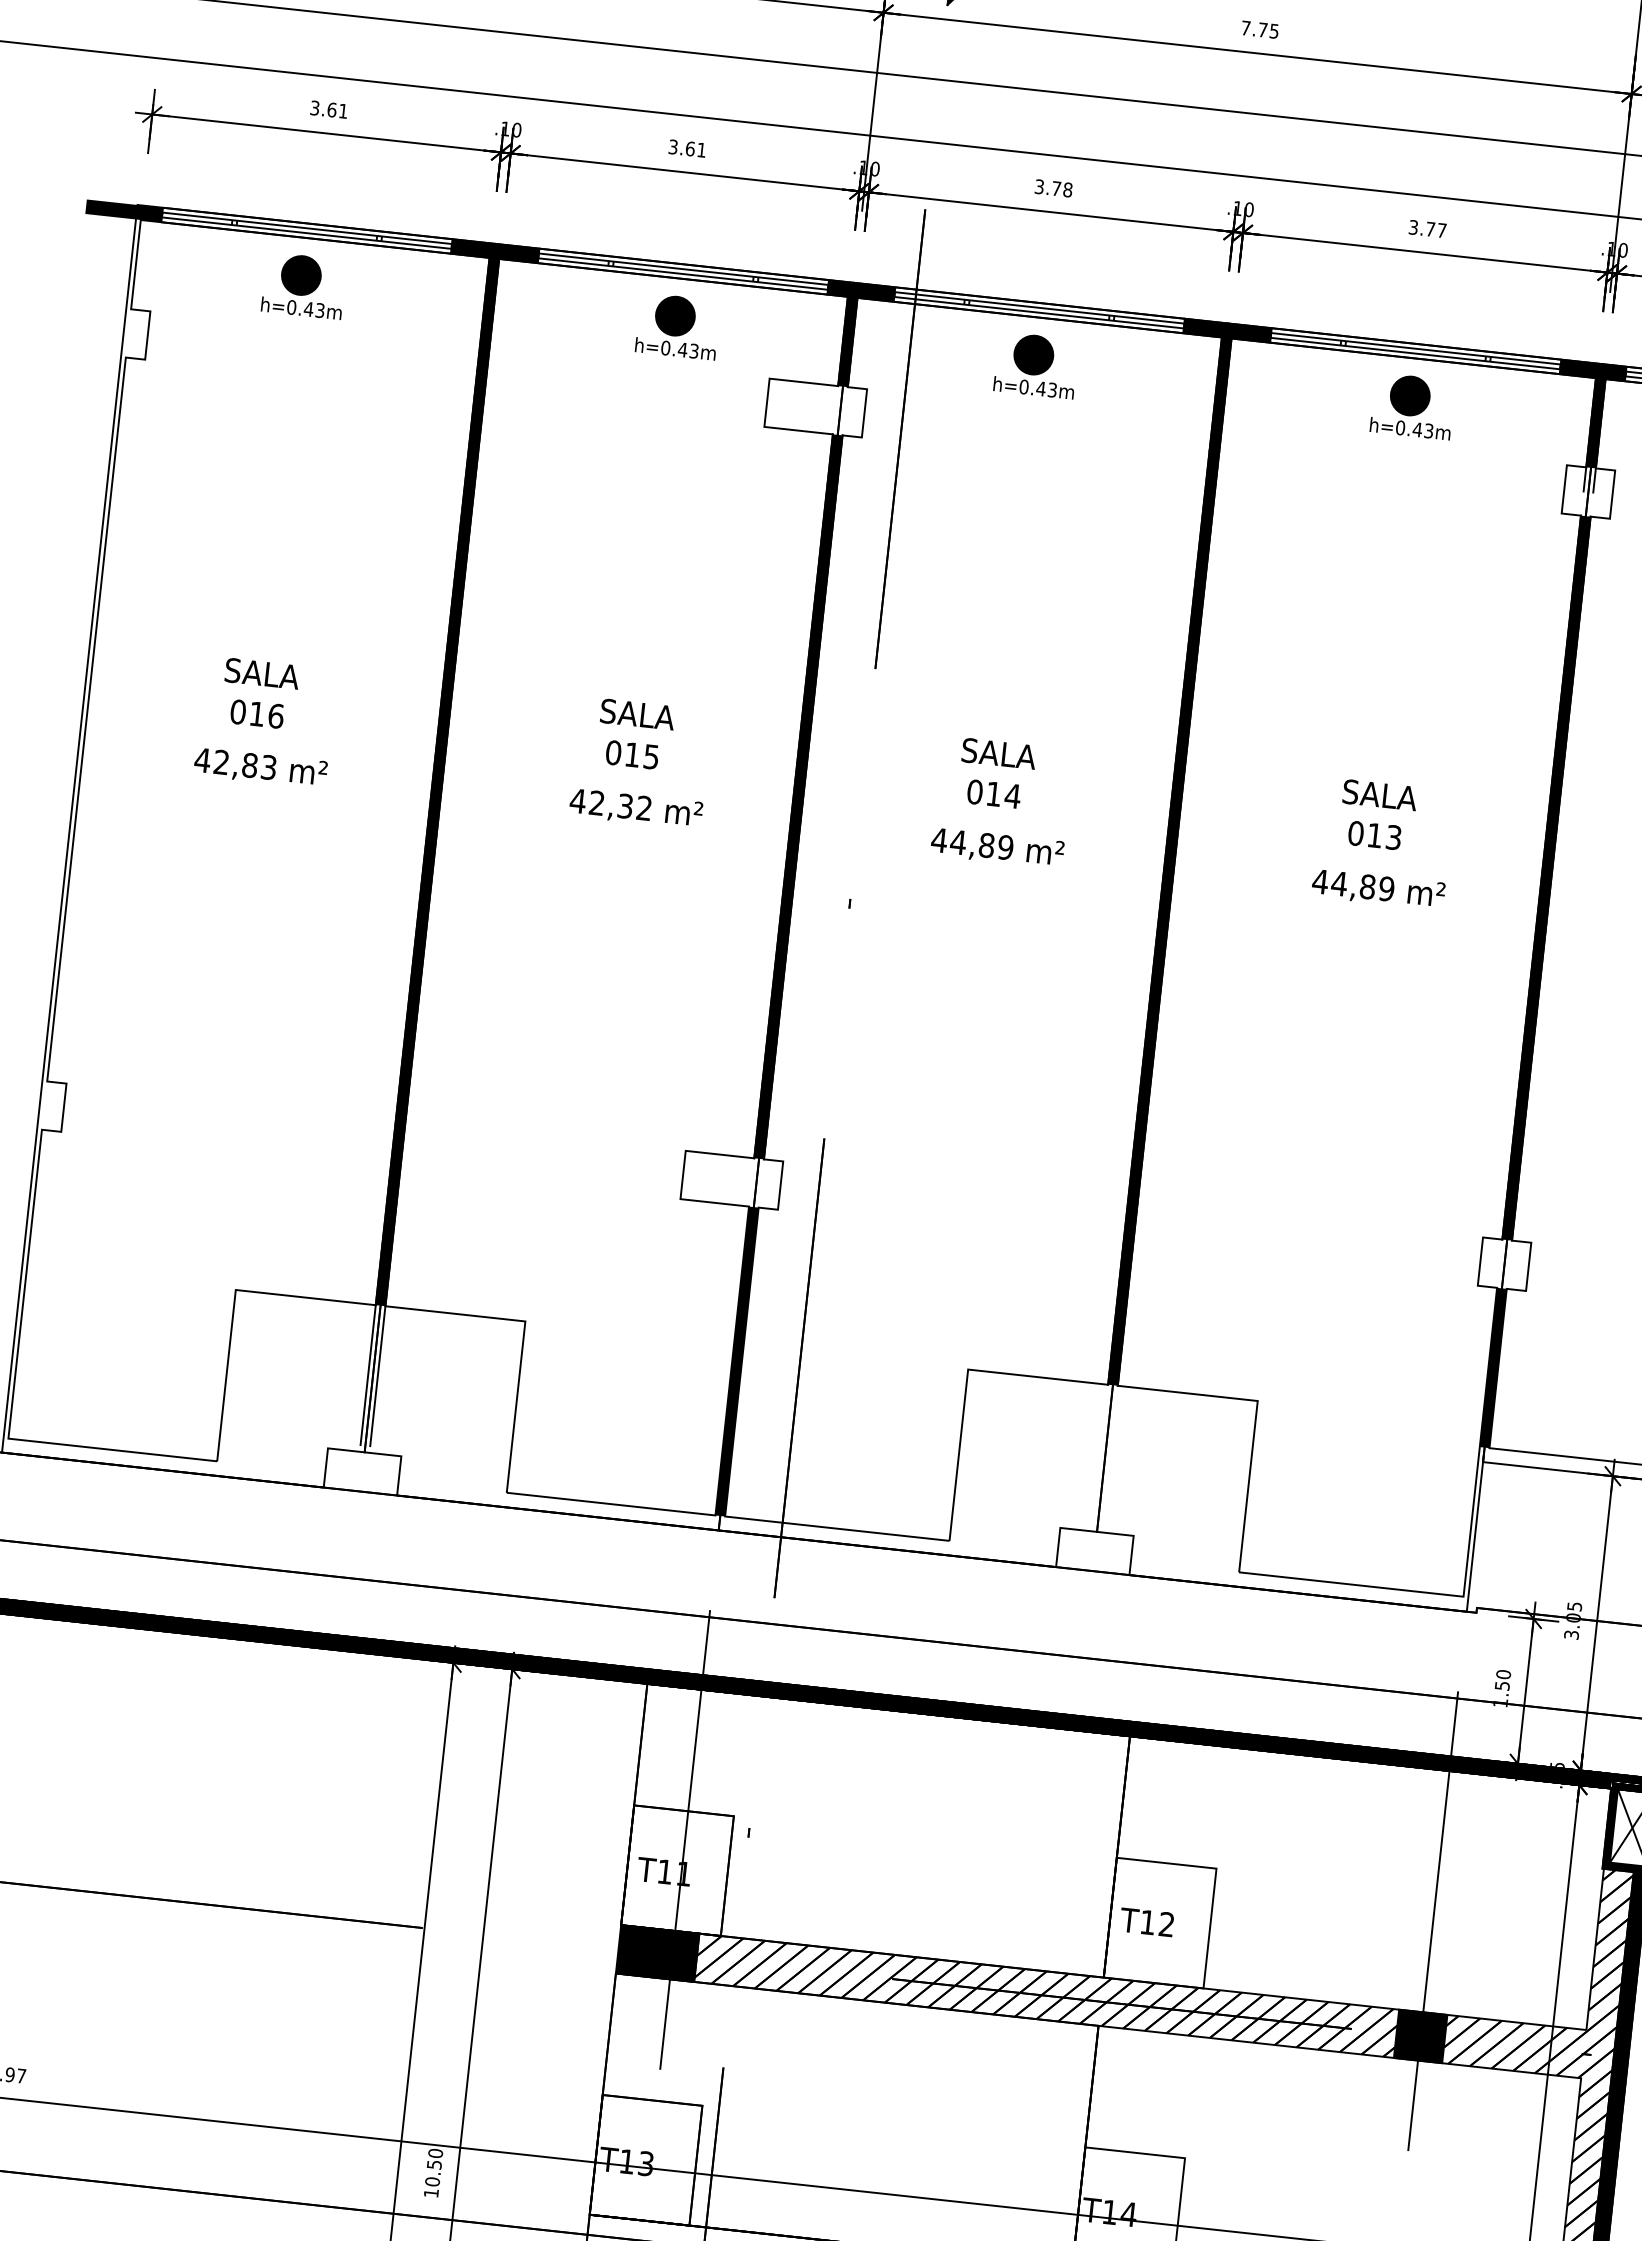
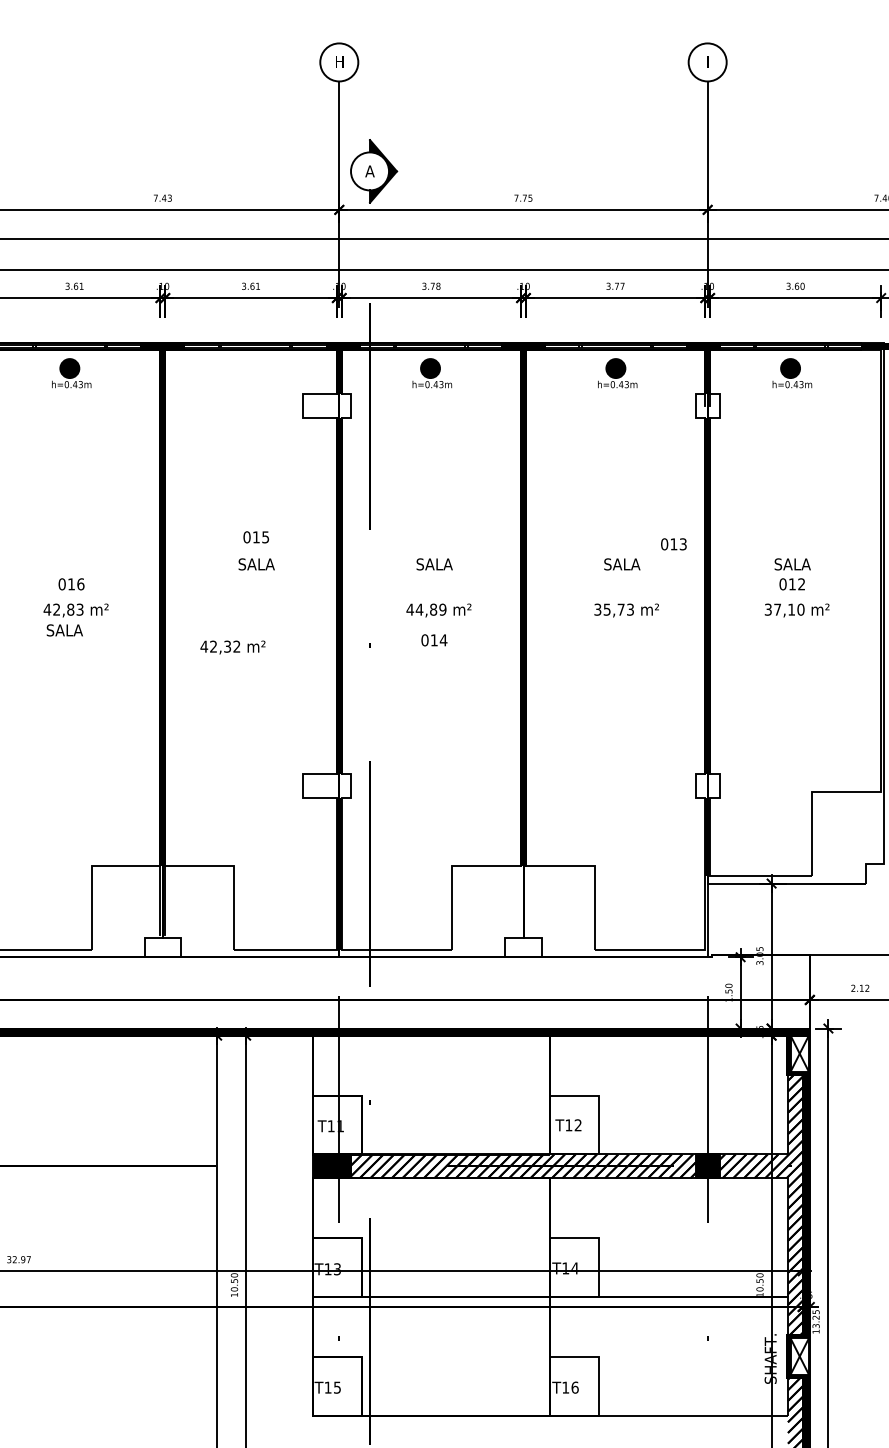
part: (677, 326) -> (255, 373), removed
text: (261, 673) -> (64, 630), moved
text: (630, 755) -> (255, 537), moved
text: (994, 794) -> (434, 640), moved
text: (635, 808) -> (232, 647), moved
text: (1374, 835) -> (673, 544), moved
text: (1354, 884) -> (614, 609), 44,89 -> 35,73

